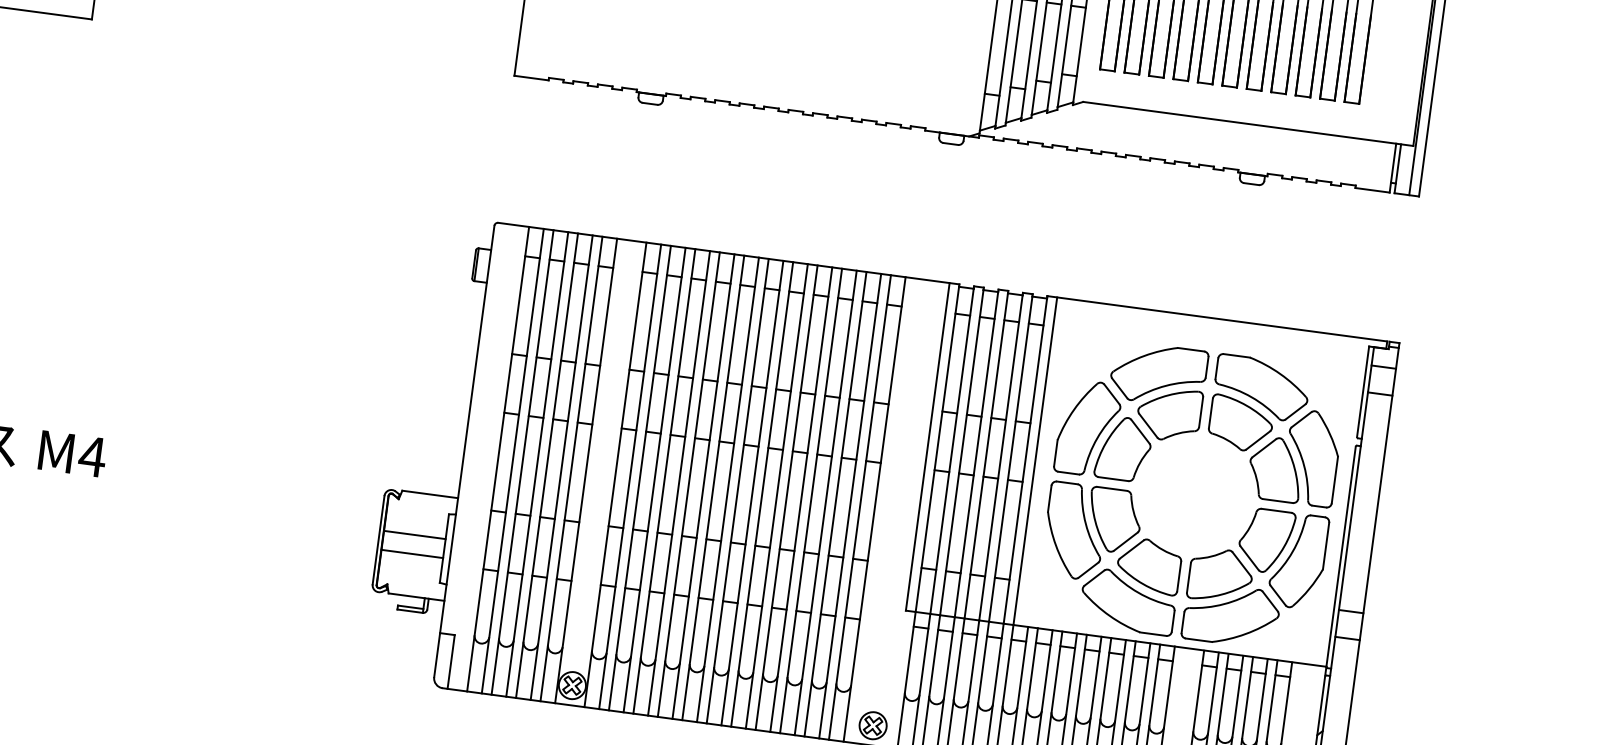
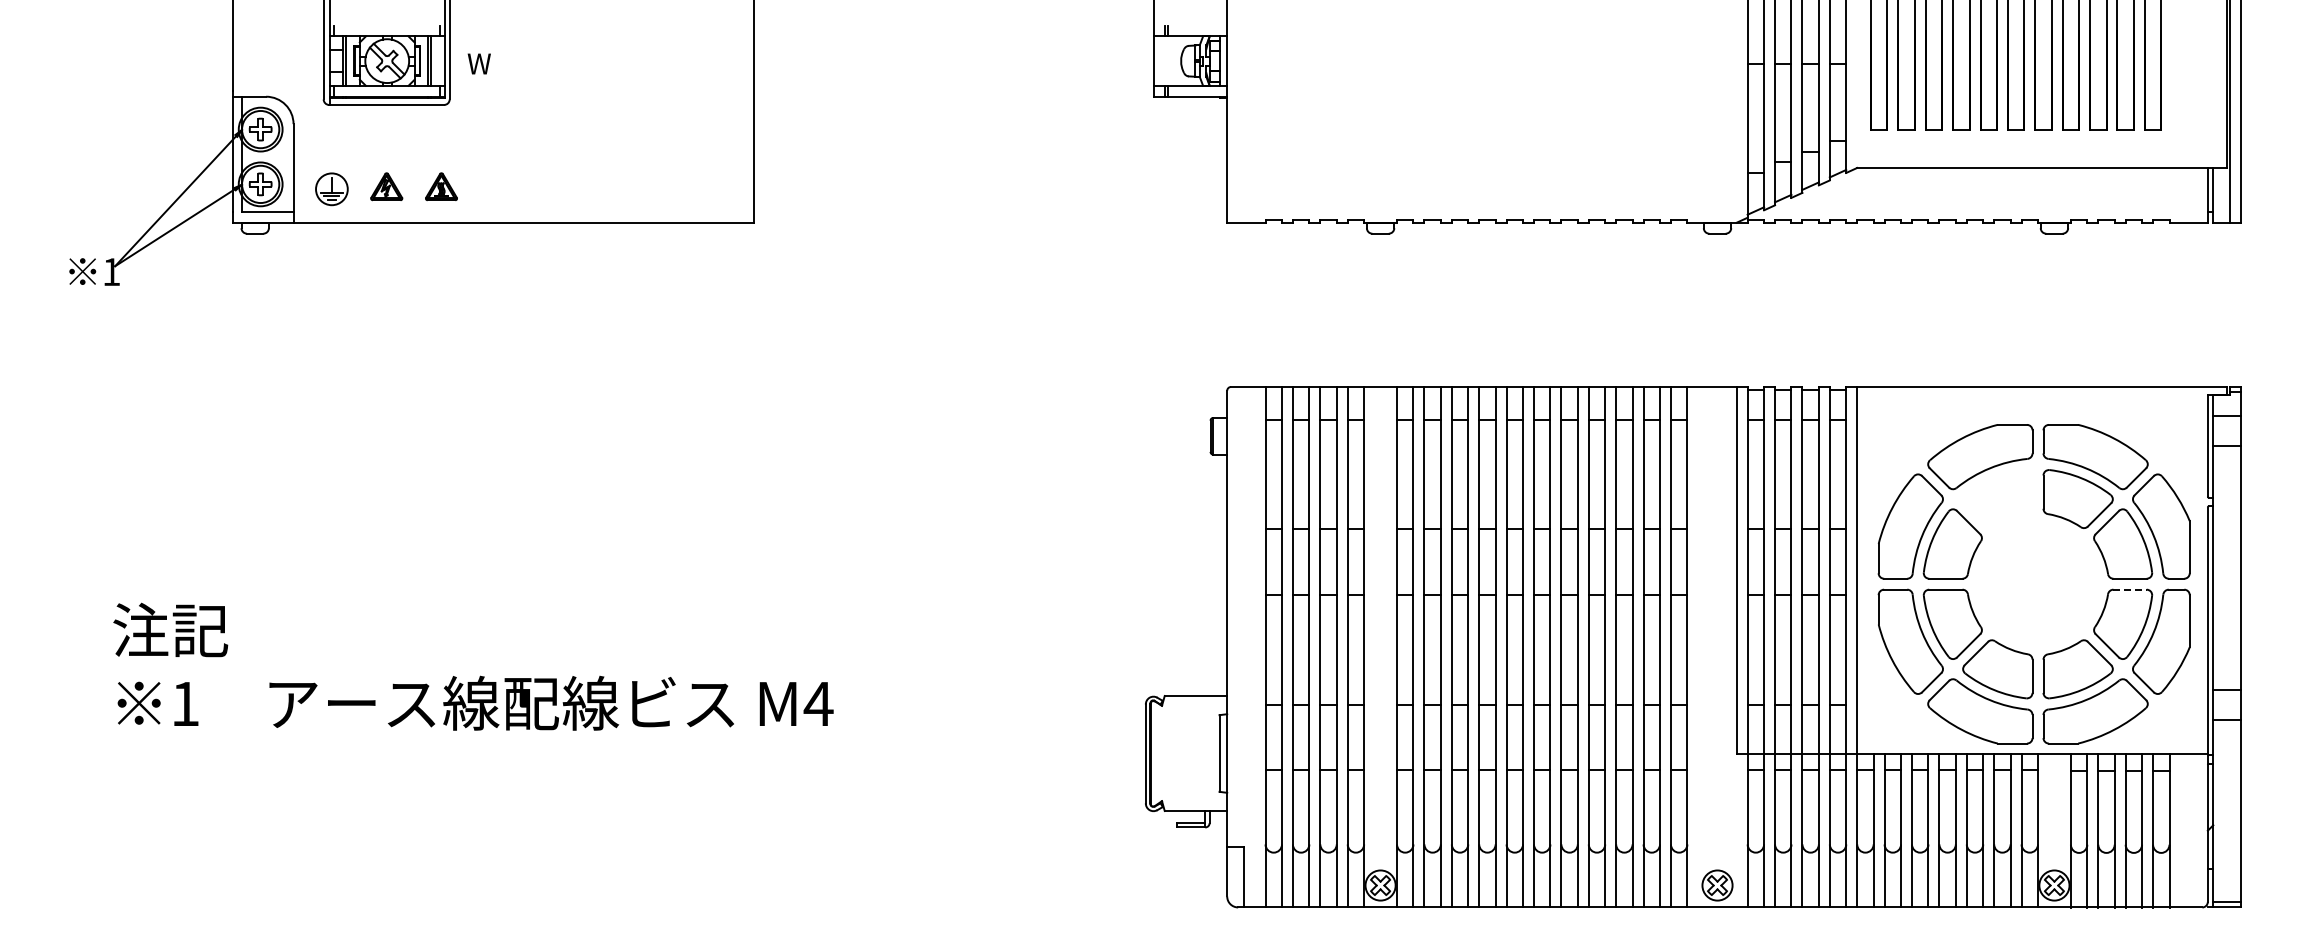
part: (1169, 413) -> (1997, 498), removed
line: (1276, 510) -> (2130, 589), solid -> dashed
line: (414, 534) -> (1184, 742), removed
line: (411, 554) -> (1184, 764), removed

